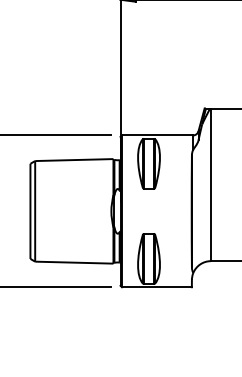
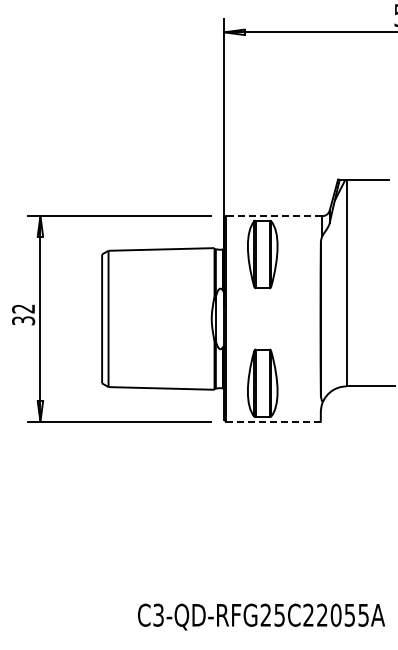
line: (156, 135) -> (273, 216), solid -> dashed
line: (156, 287) -> (273, 421), solid -> dashed

